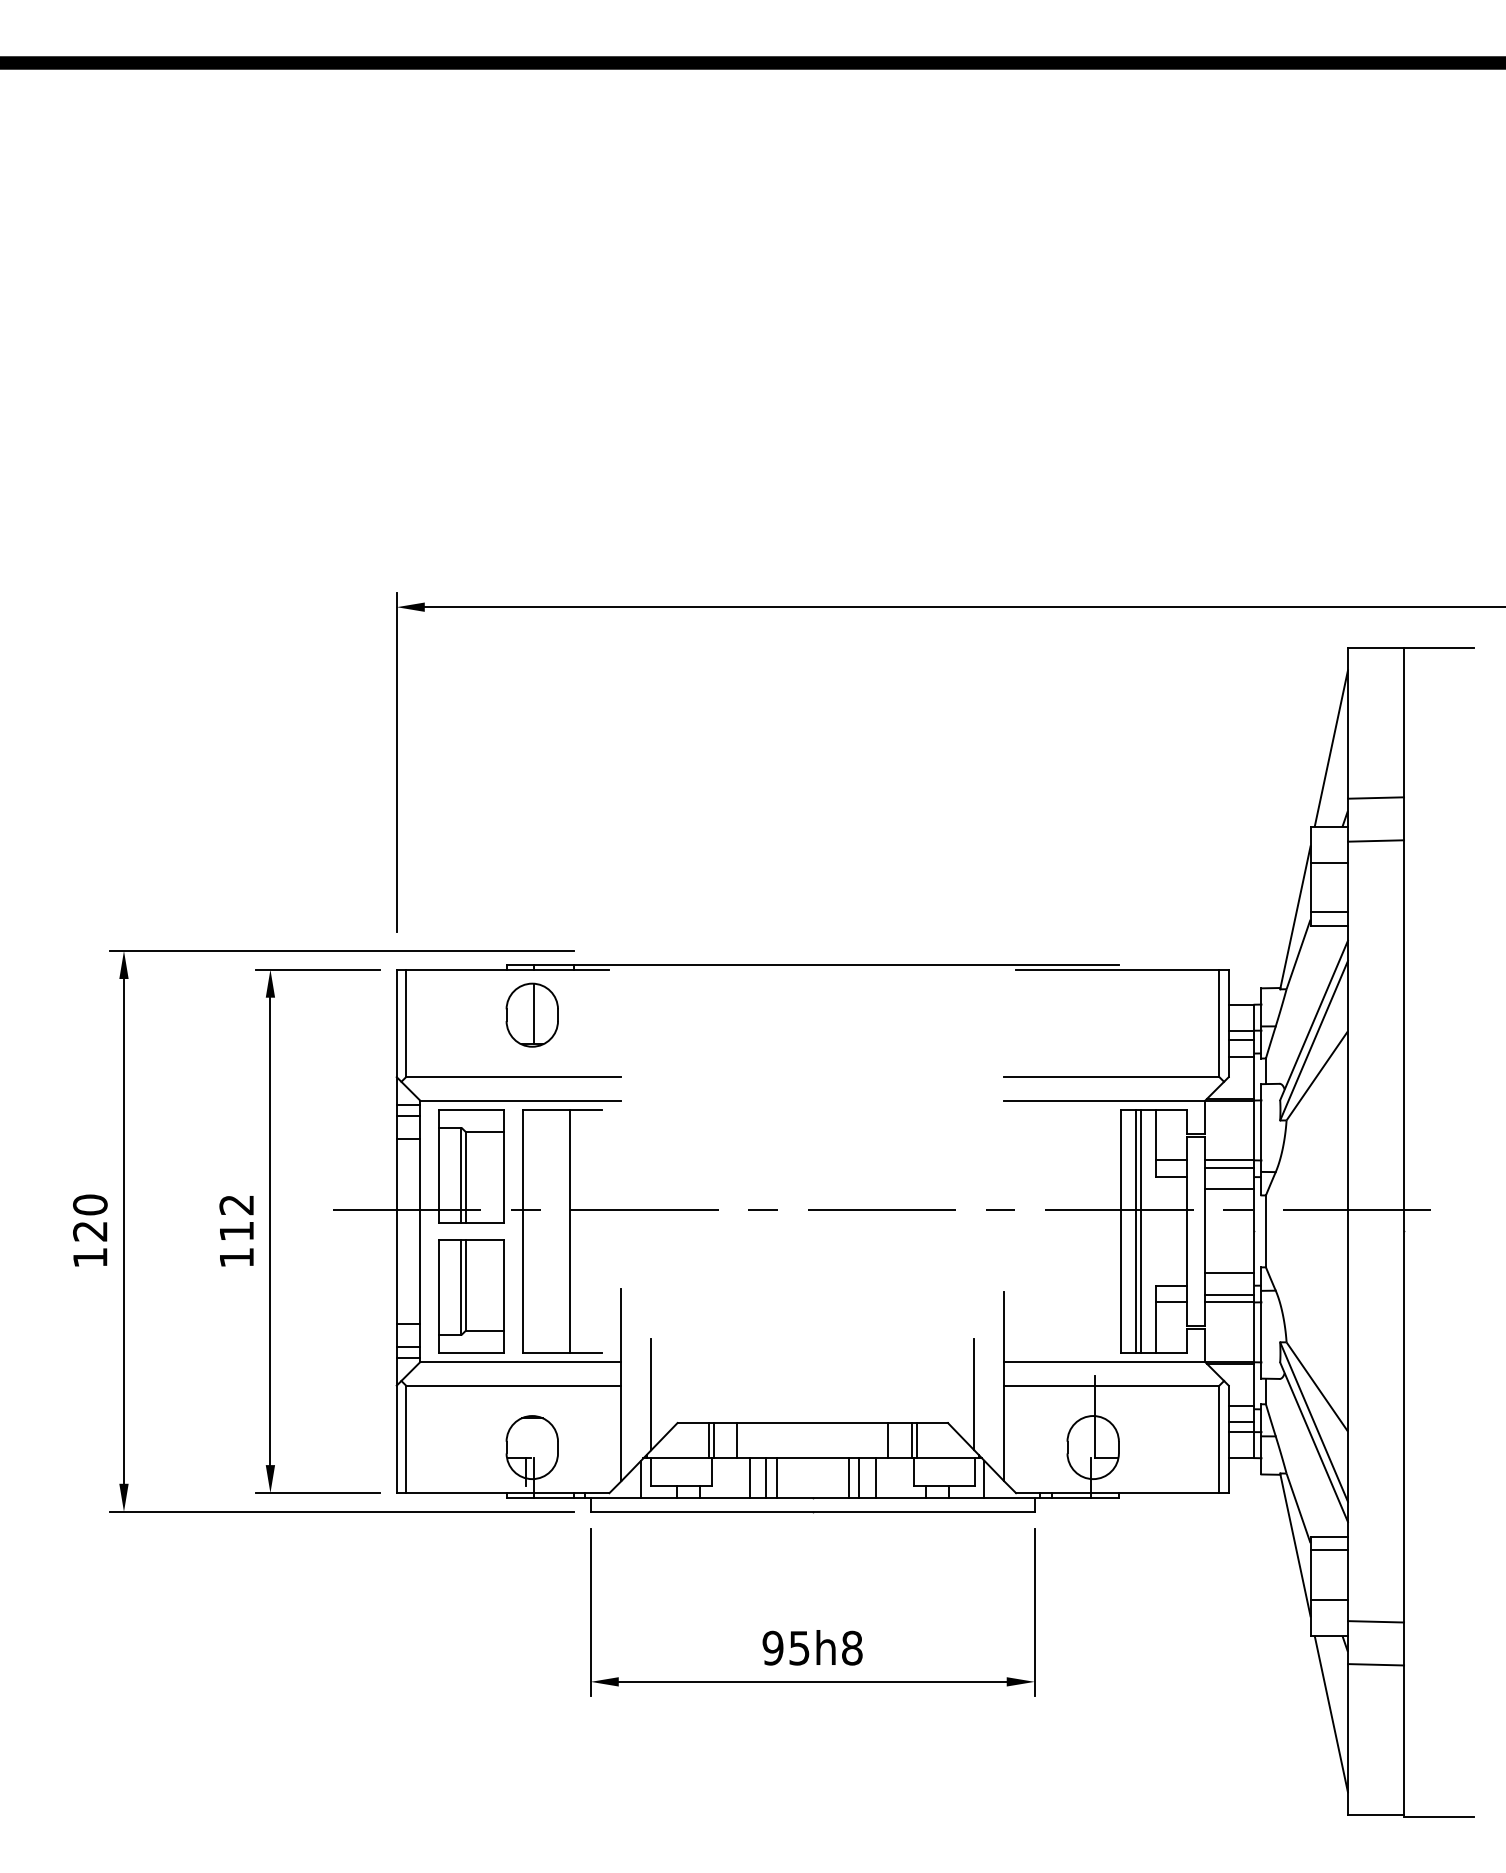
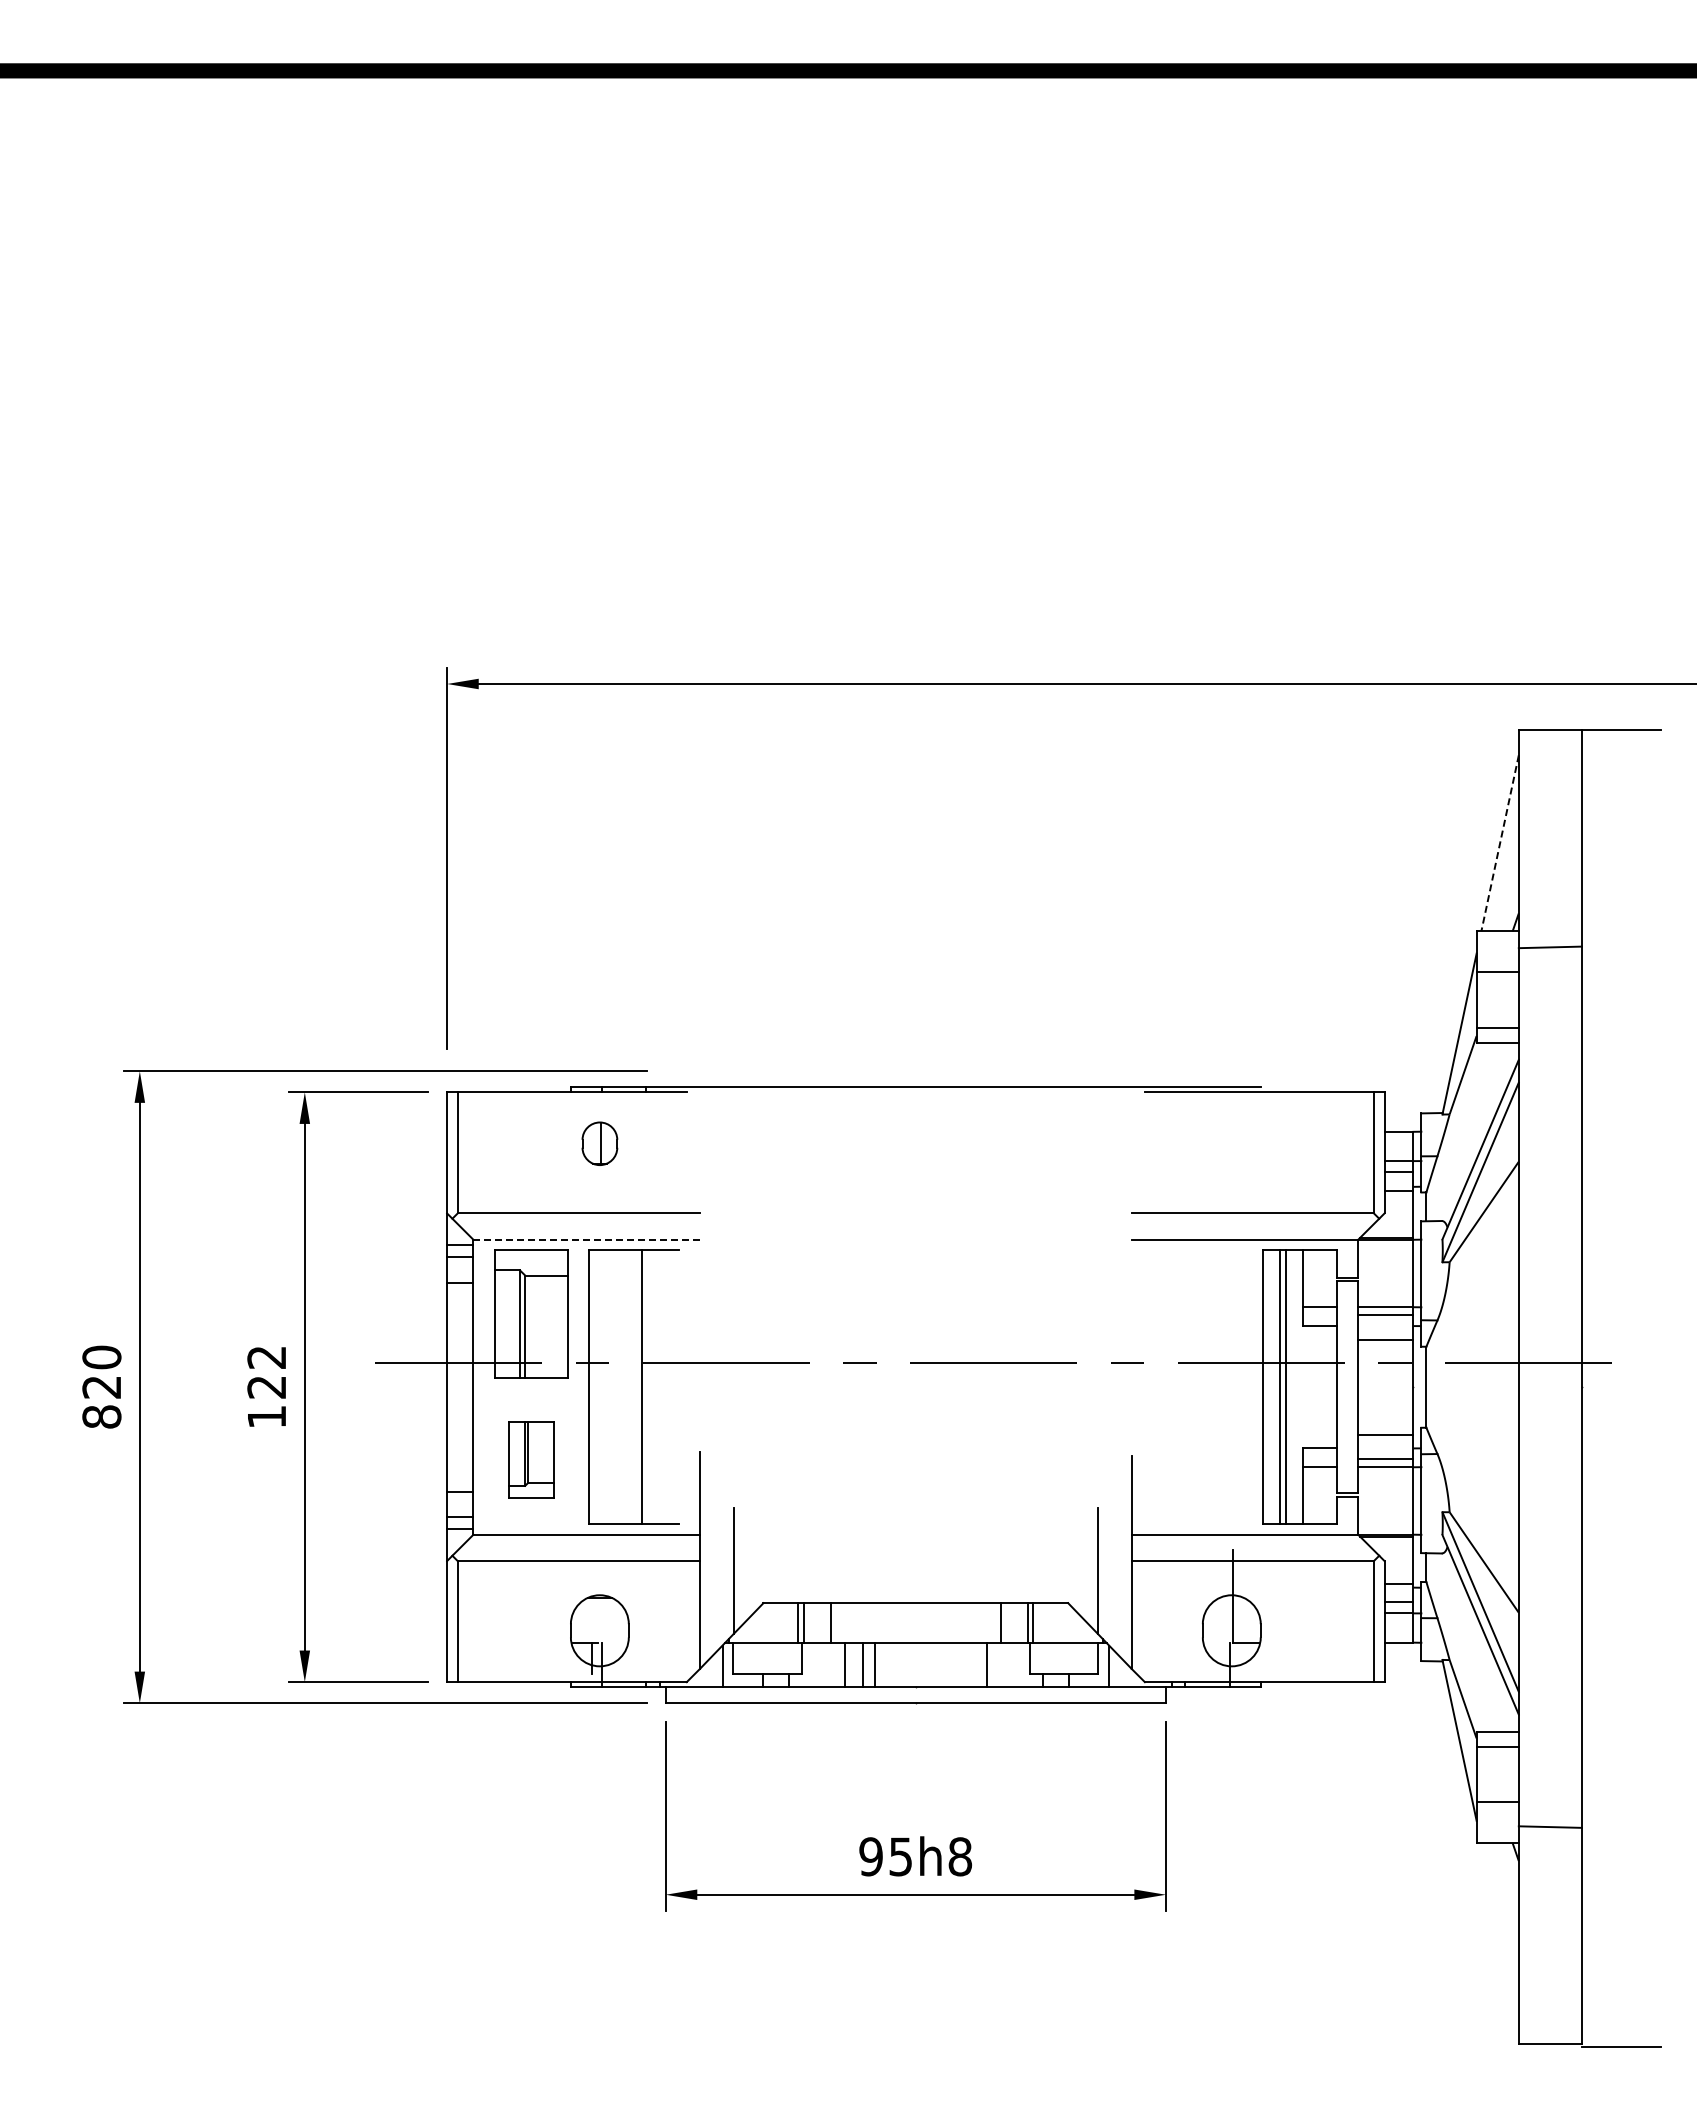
line: (1331, 748) -> (1500, 843), solid -> dashed
line: (1375, 797) -> (1549, 898), removed
part: (531, 1015) -> (599, 1143), size x0.6
line: (521, 1100) -> (587, 1239), solid -> dashed
text: (236, 1231) -> (266, 1387), 112 -> 122
text: (89, 1257) -> (101, 1416), 120 -> 820
part: (471, 1295) -> (531, 1459), size x0.6
line: (848, 1477) -> (956, 1664), removed
line: (859, 1477) -> (968, 1664), removed
line: (1375, 1664) -> (1549, 1875), removed
line: (1330, 1714) -> (1499, 1931), removed

